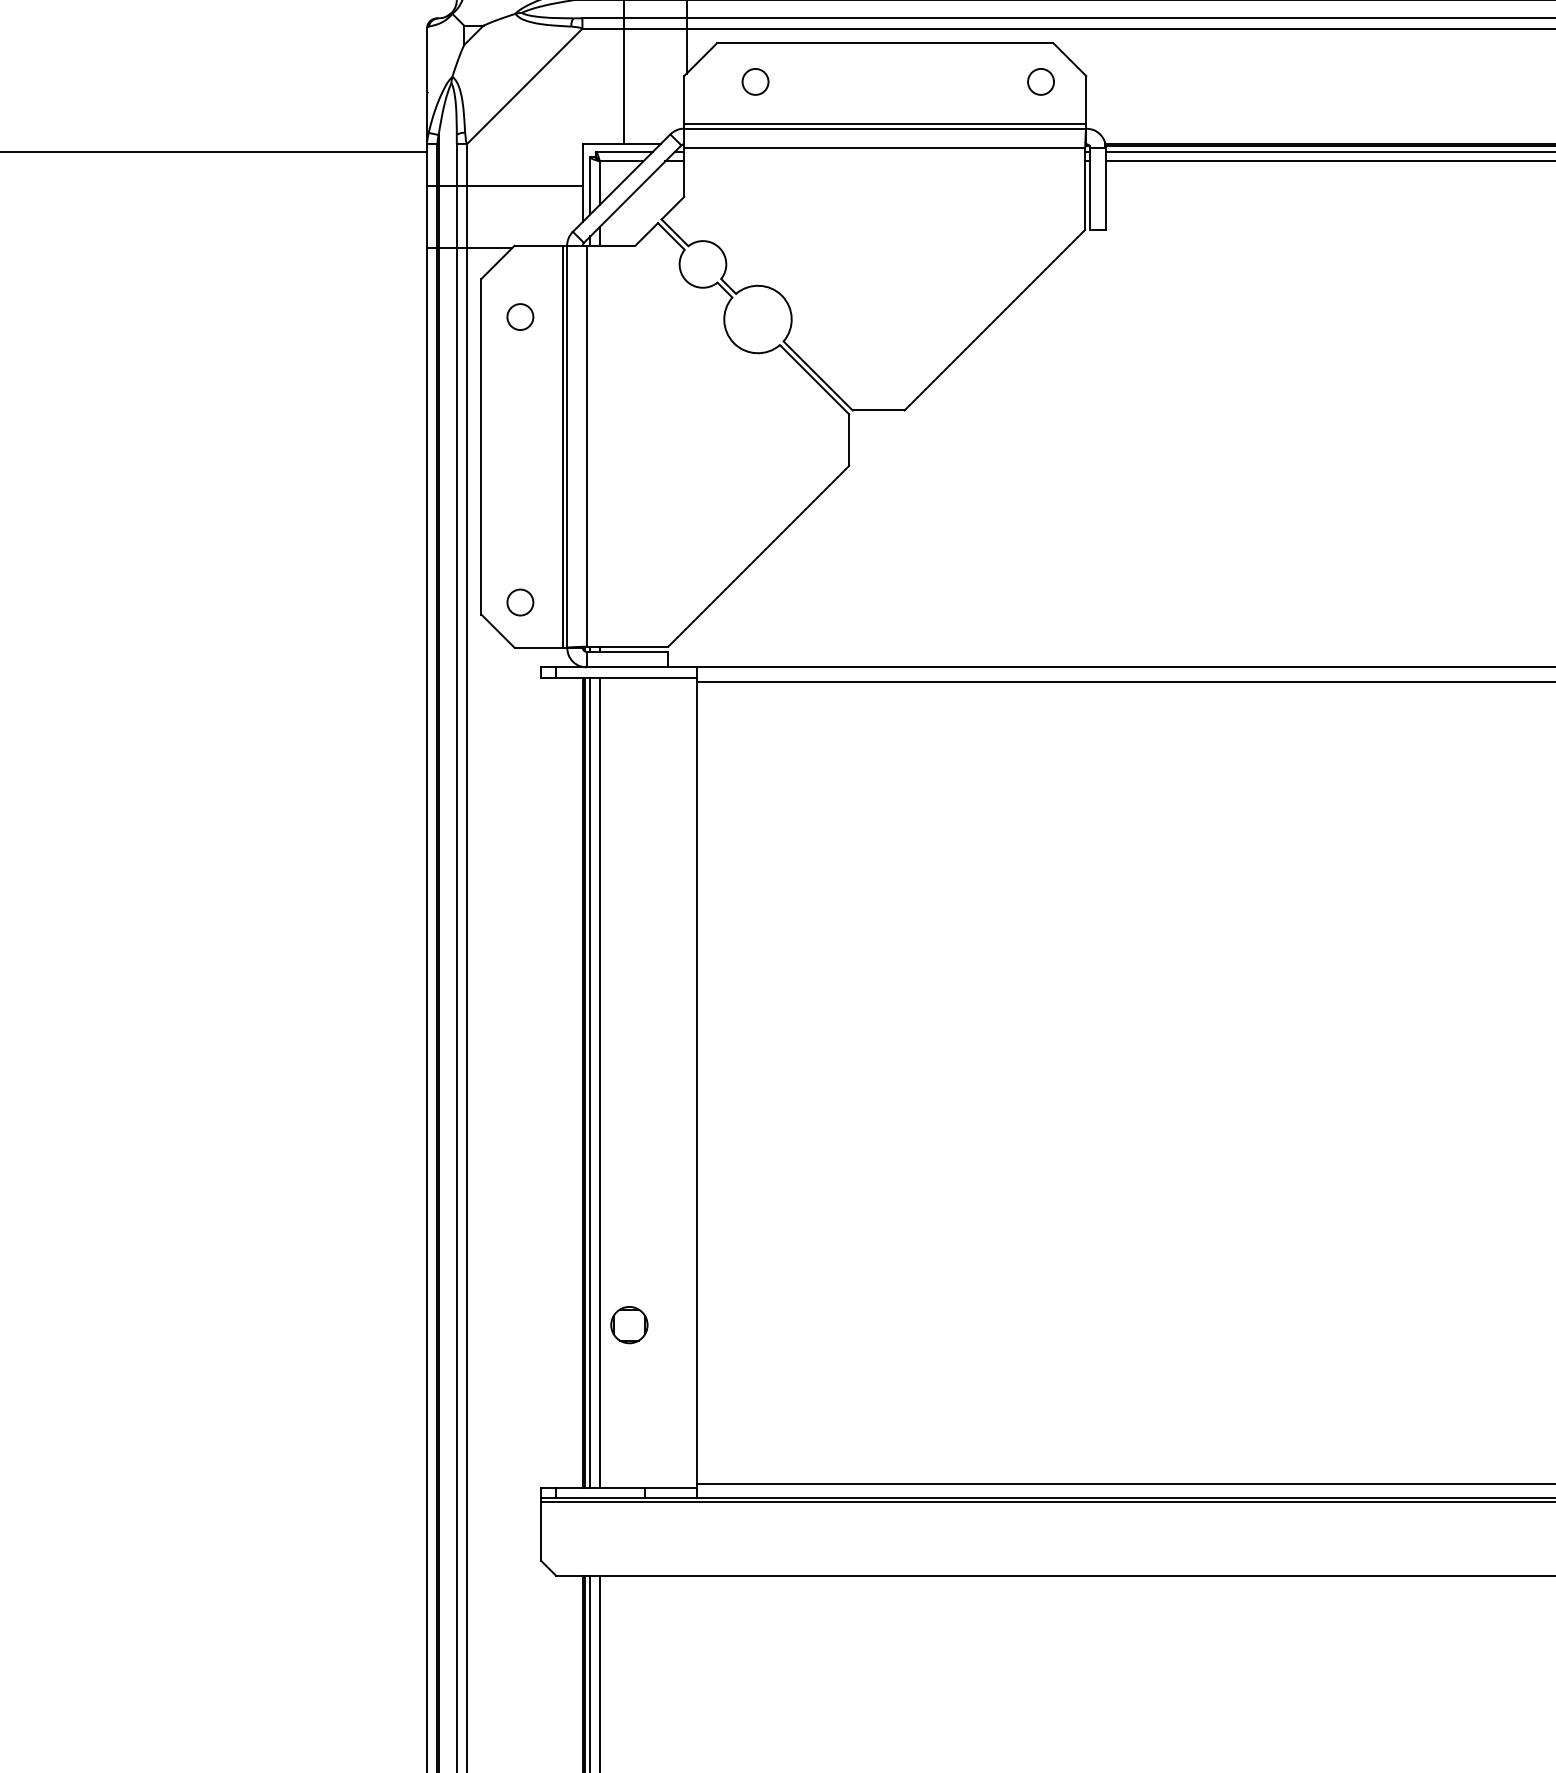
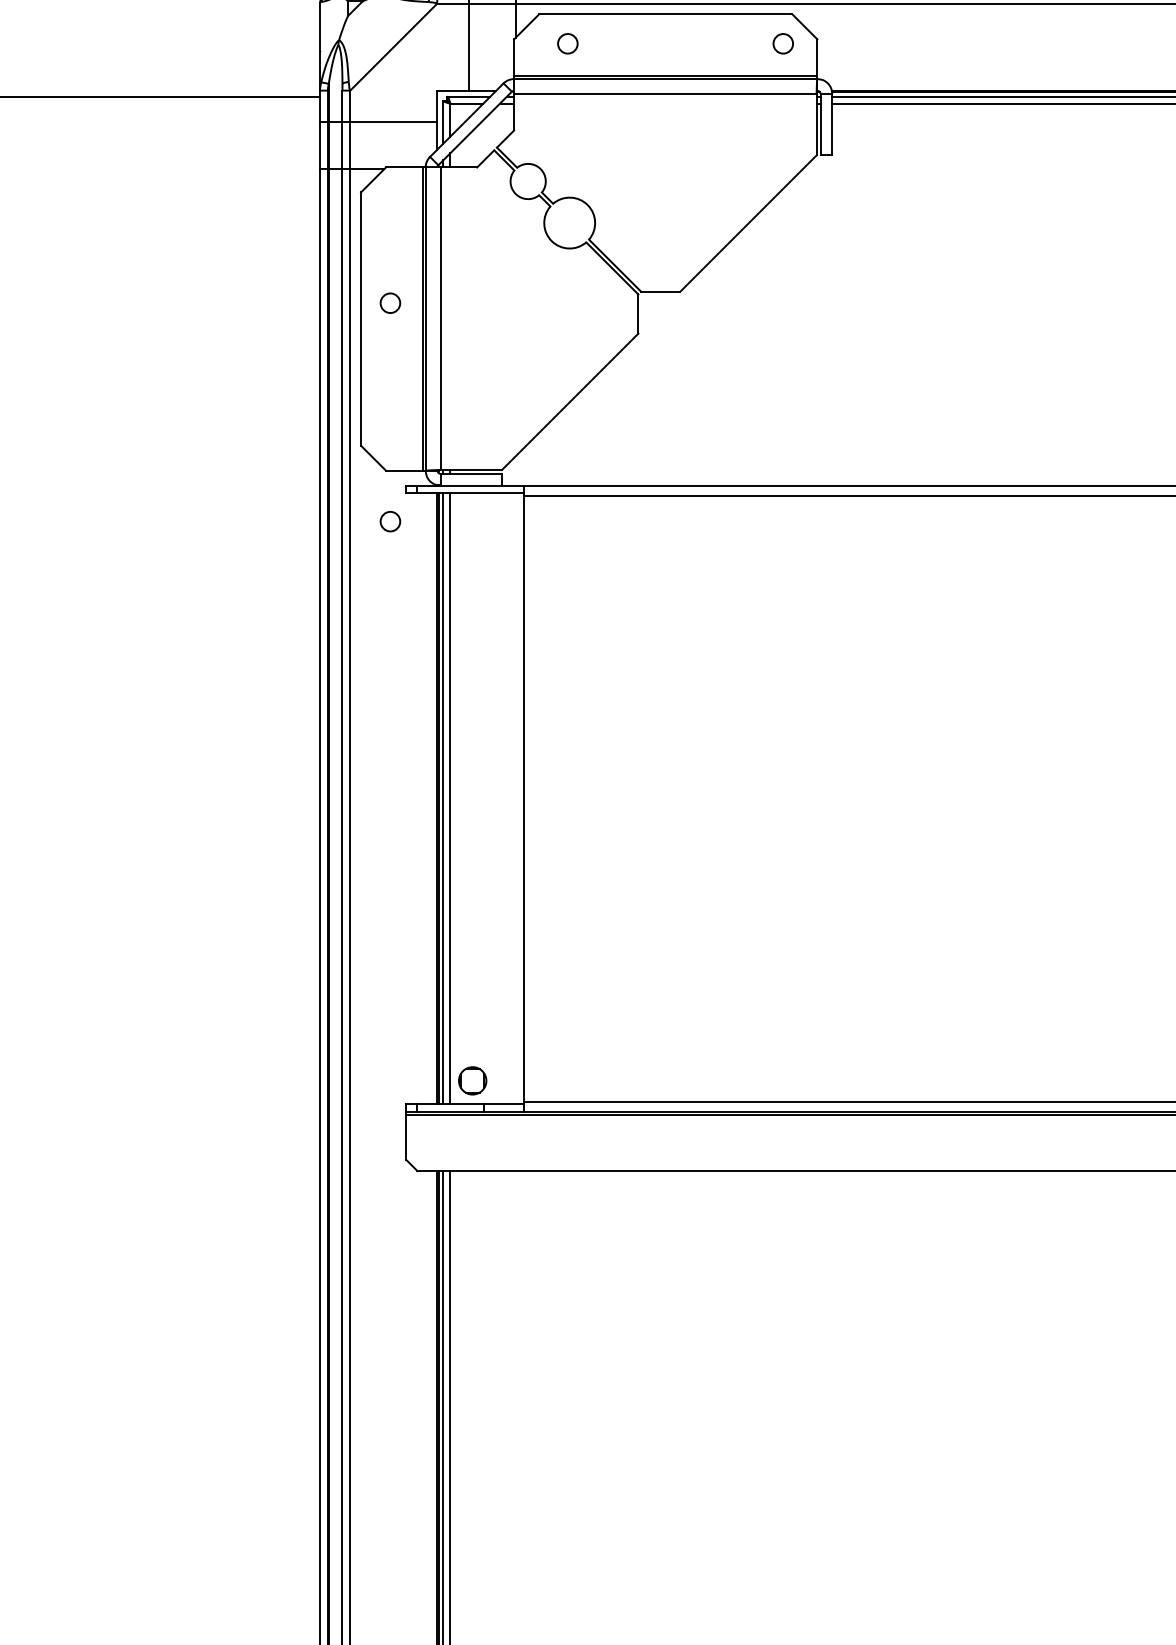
circle: (520, 316) -> (390, 302), moved
circle: (520, 602) -> (390, 521), moved
part: (629, 1324) -> (472, 1080), moved

